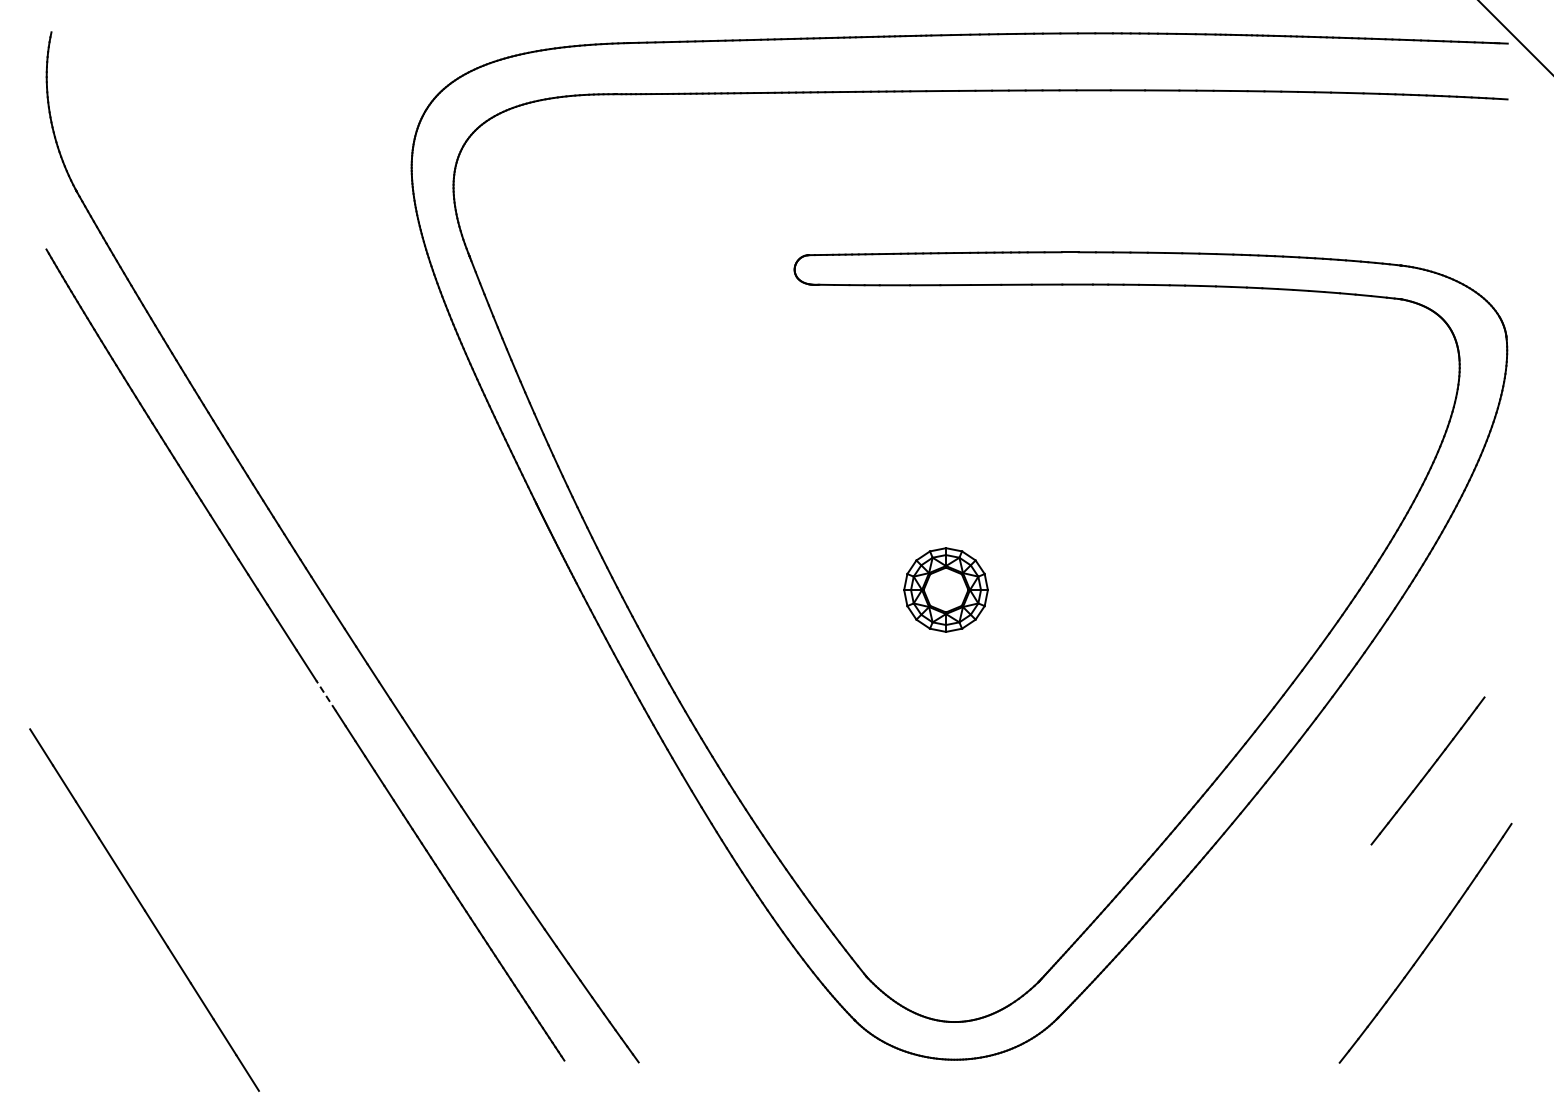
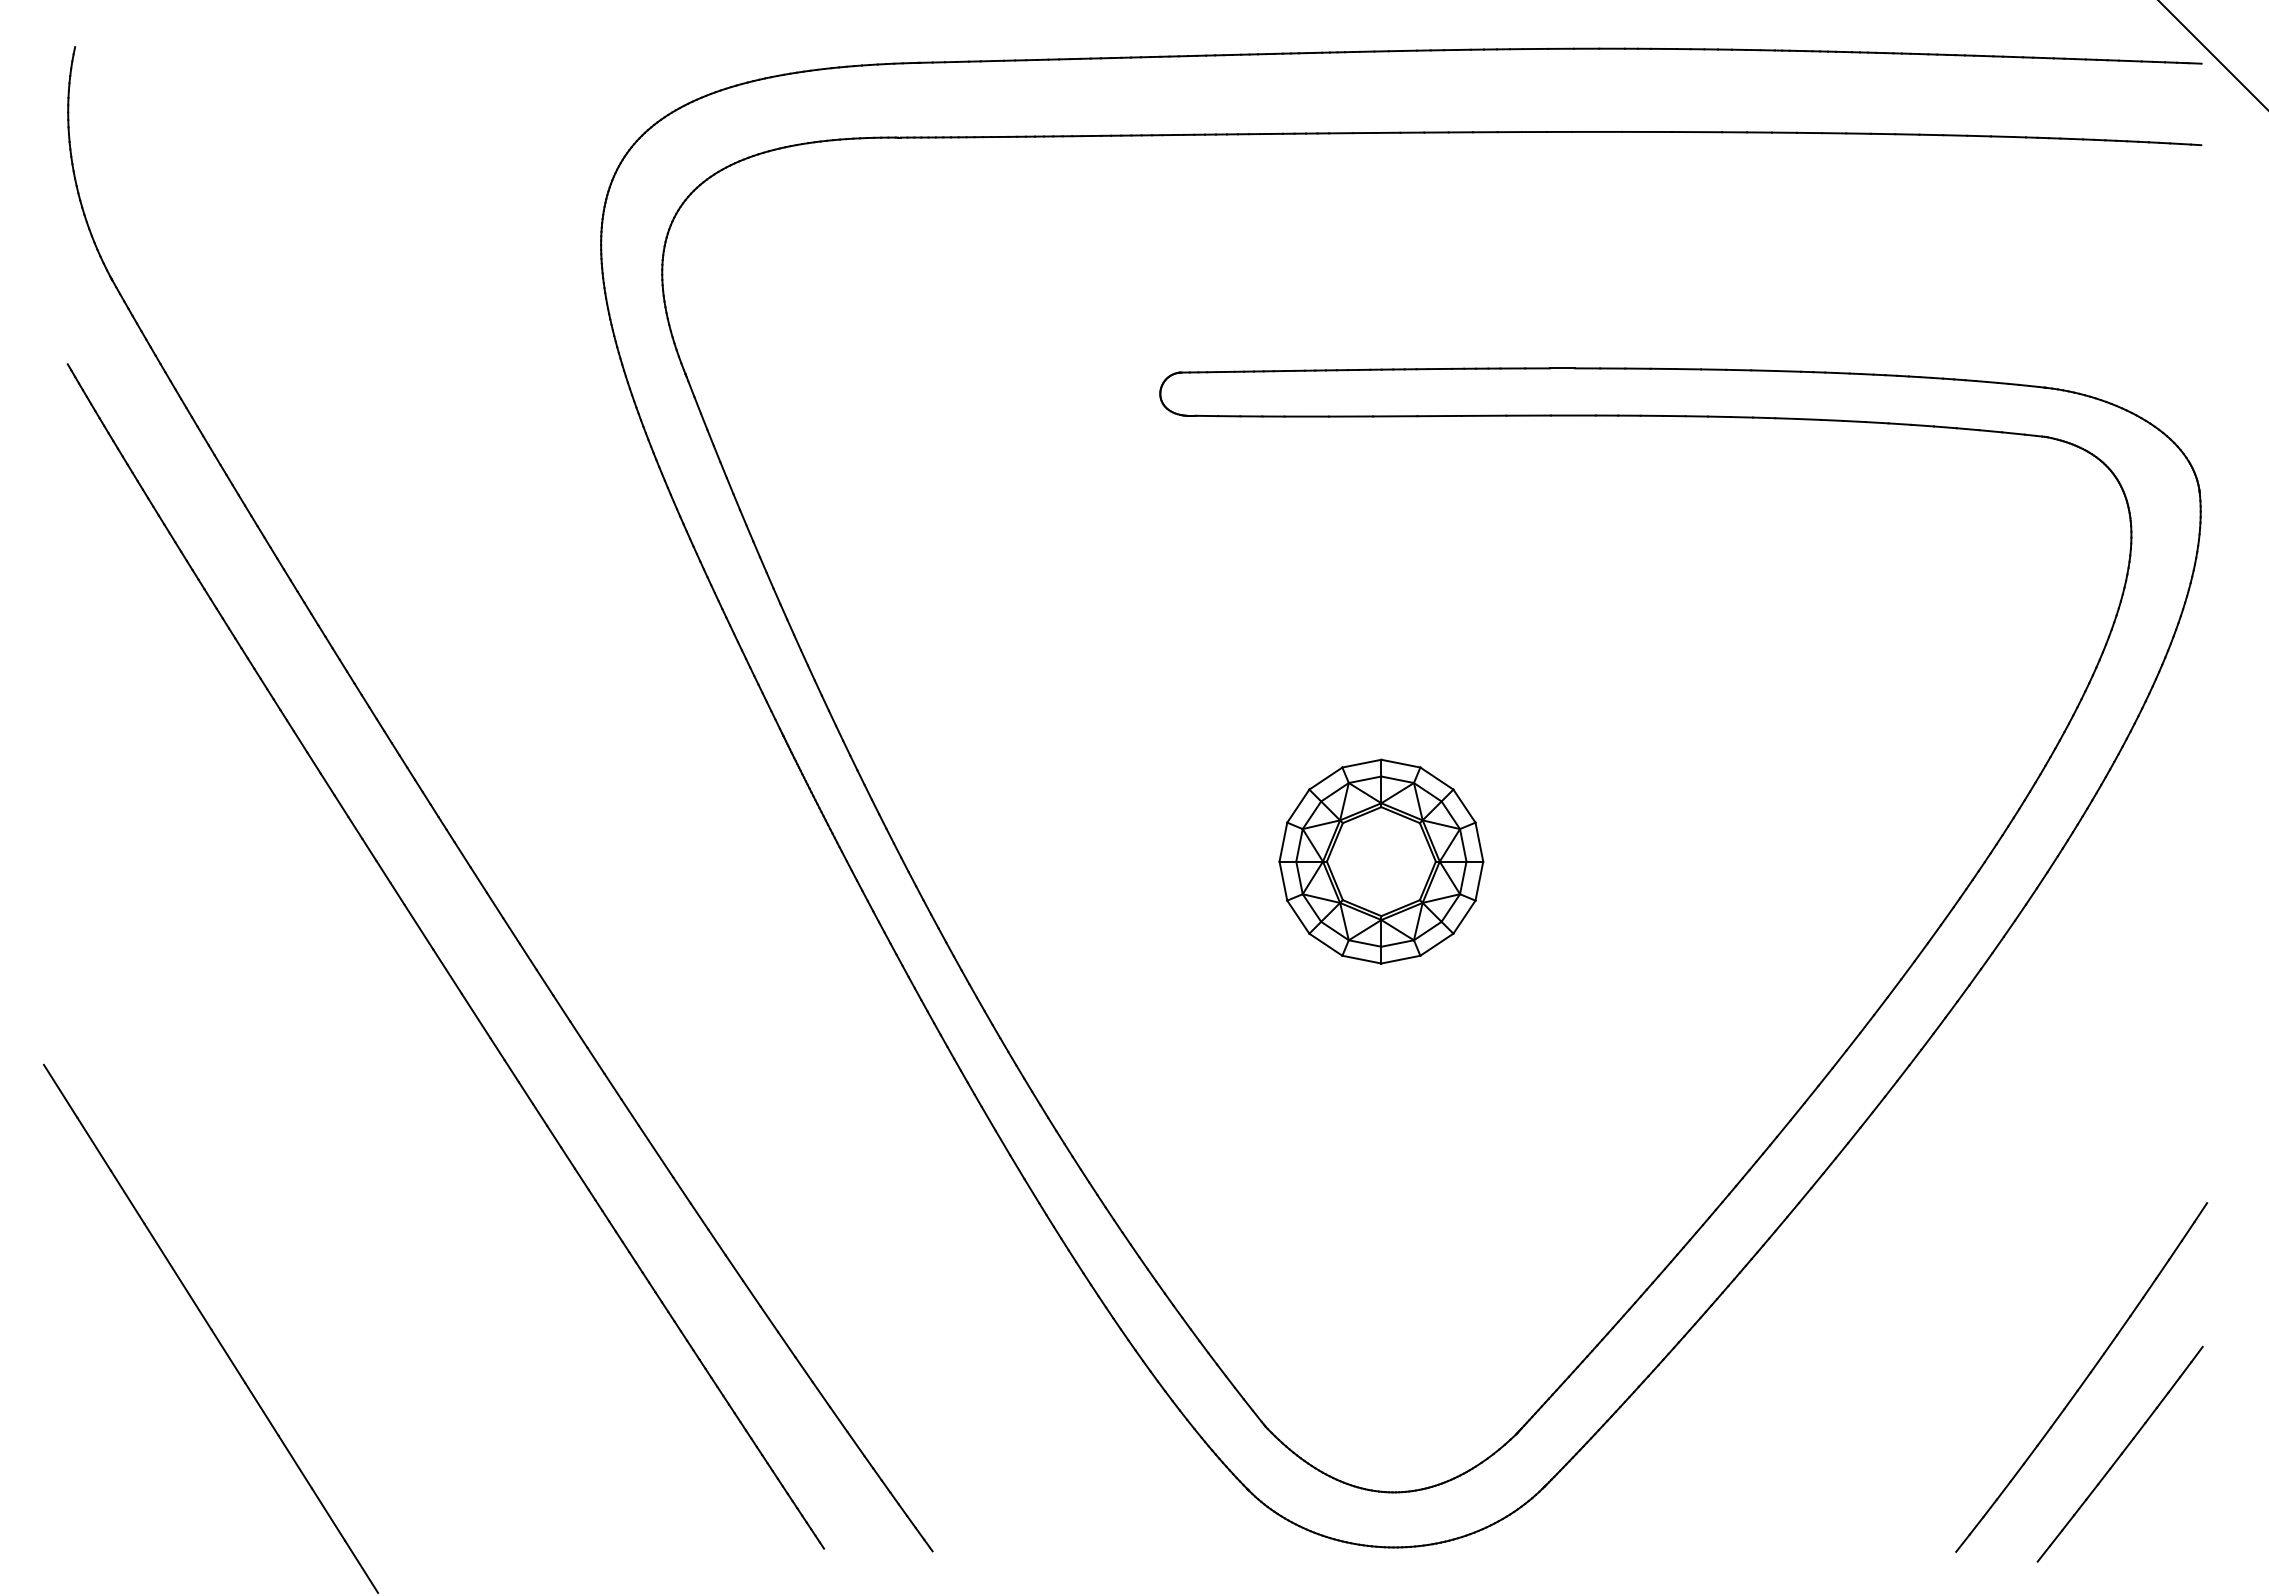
part: (945, 589) -> (1380, 860), size x1.67
line: (325, 695) -> (475, 1015), dashed -> solid
line: (1428, 770) -> (2120, 1453), moved

